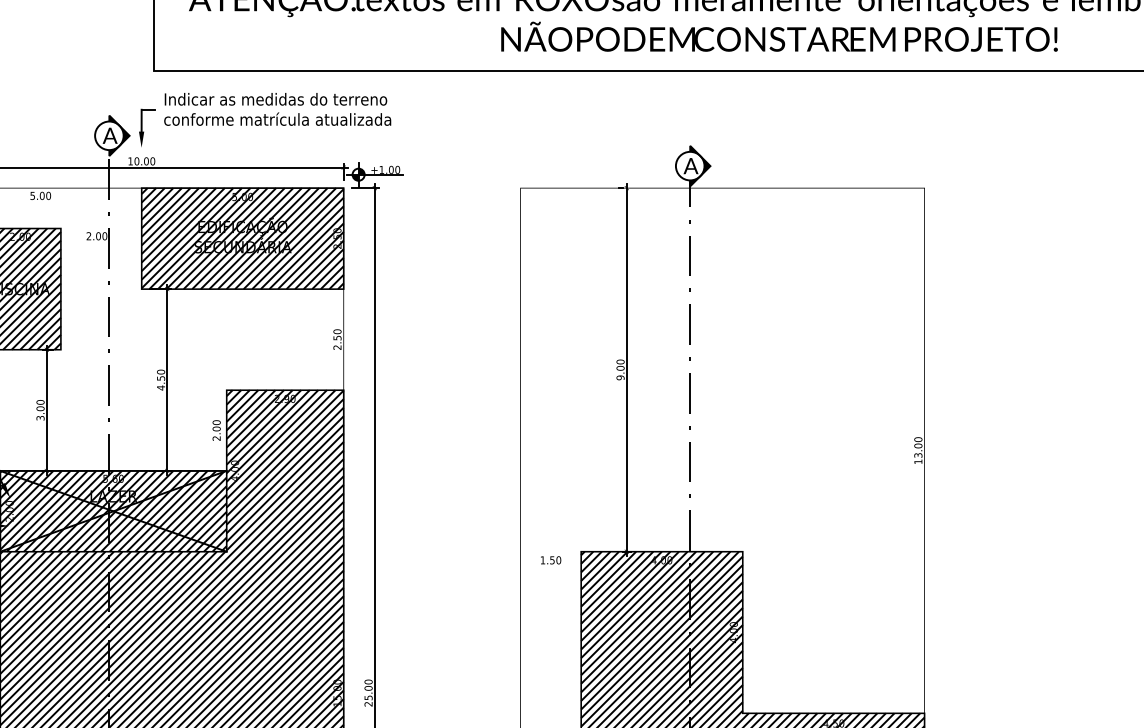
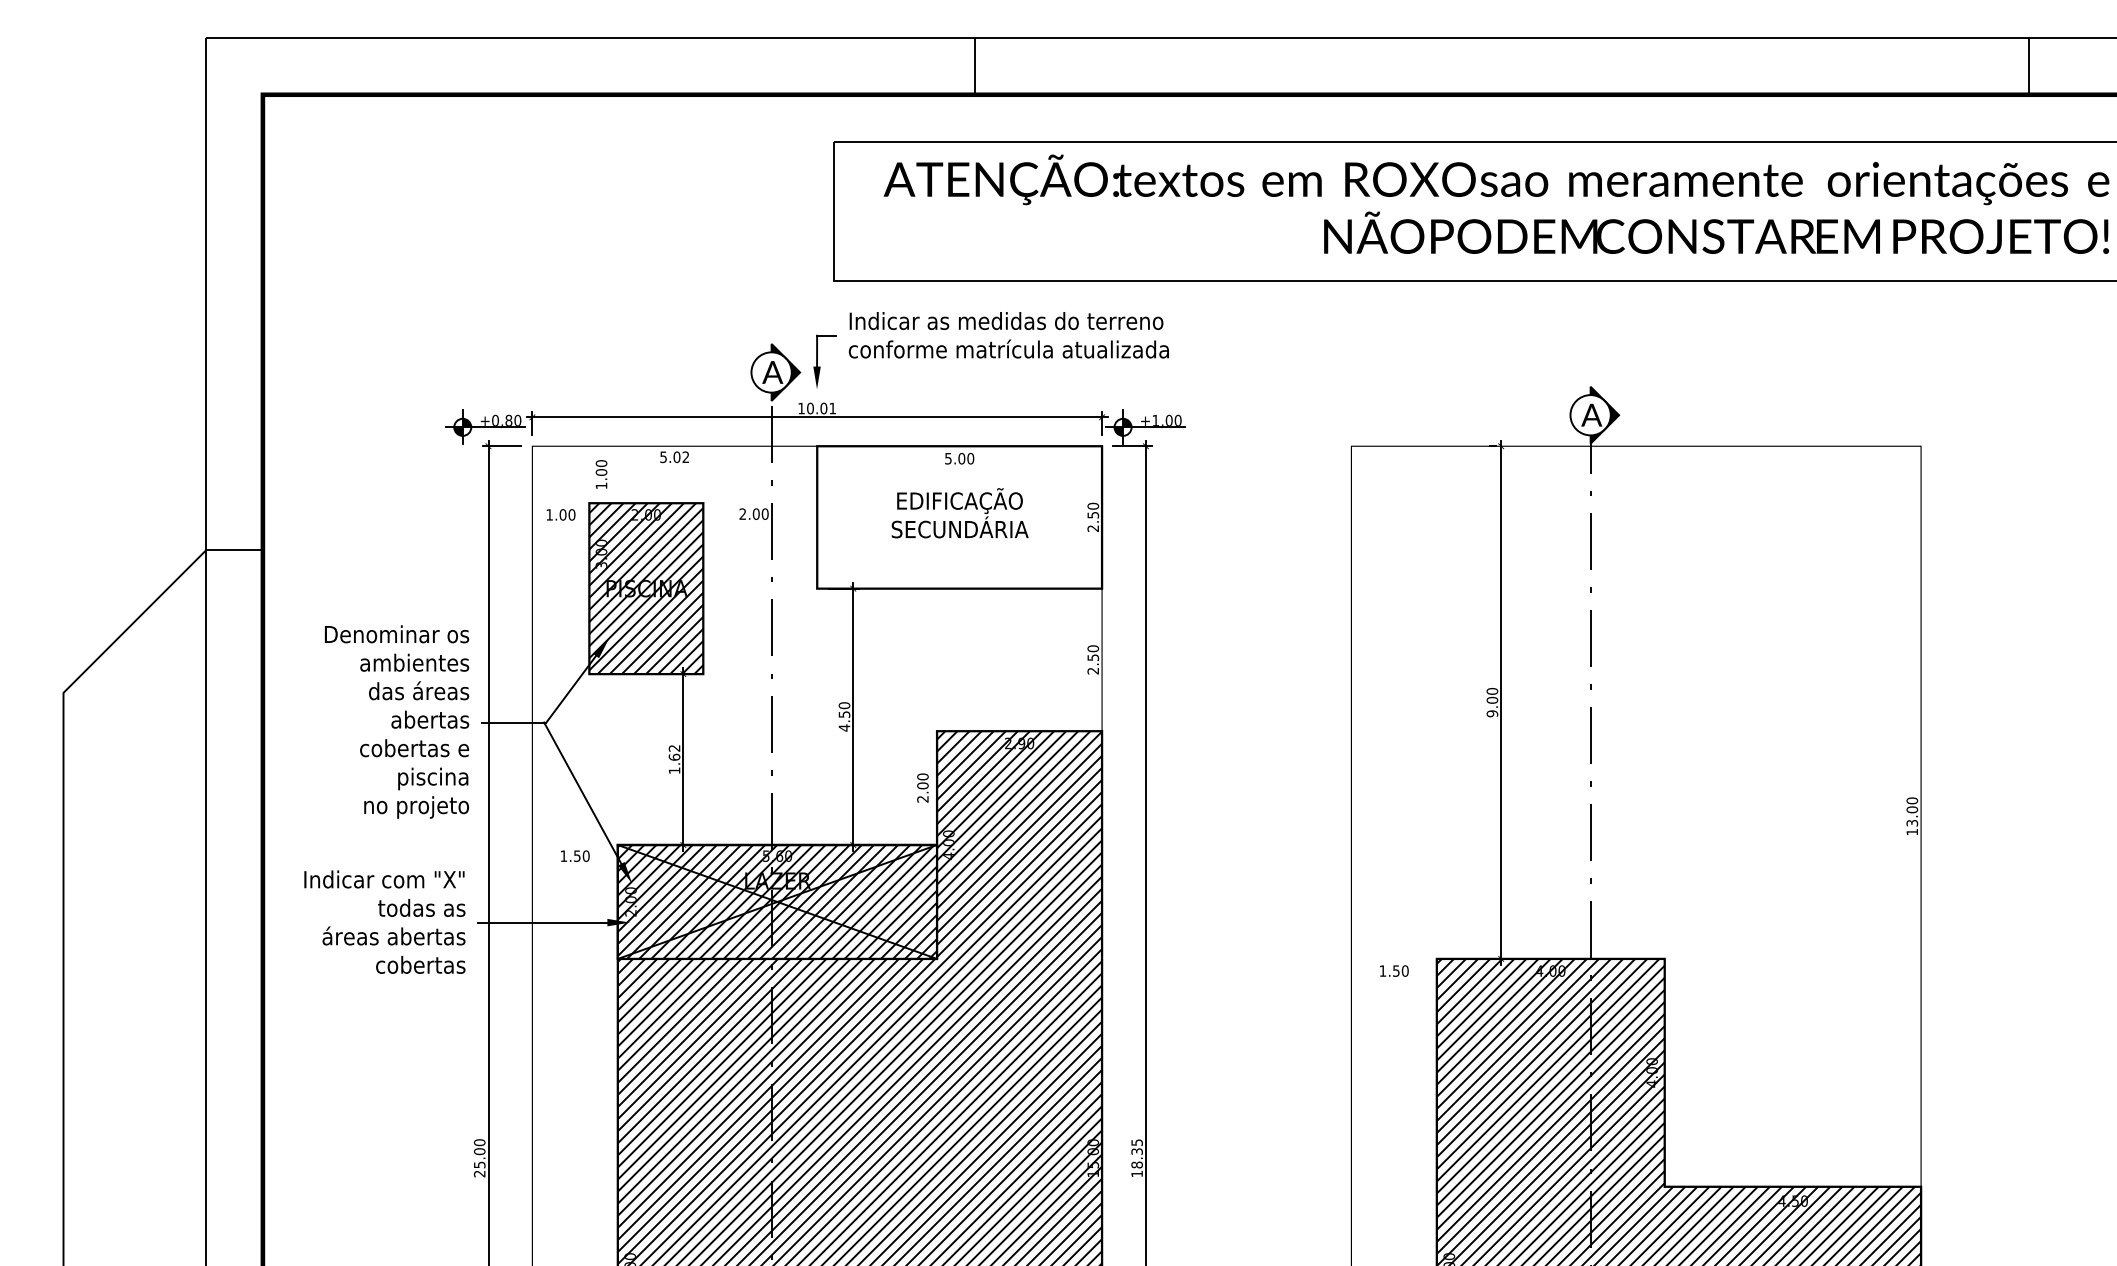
text: (152, 161) -> (832, 408), 10.00 -> 10.01
text: (48, 196) -> (685, 457), 5.00 -> 5.02
hatch: (242, 238) -> (959, 517), removed
text: (40, 410) -> (674, 759), 3.00 -> 1.62
text: (368, 693) -> (1136, 1158), 25.00 -> 18.35

